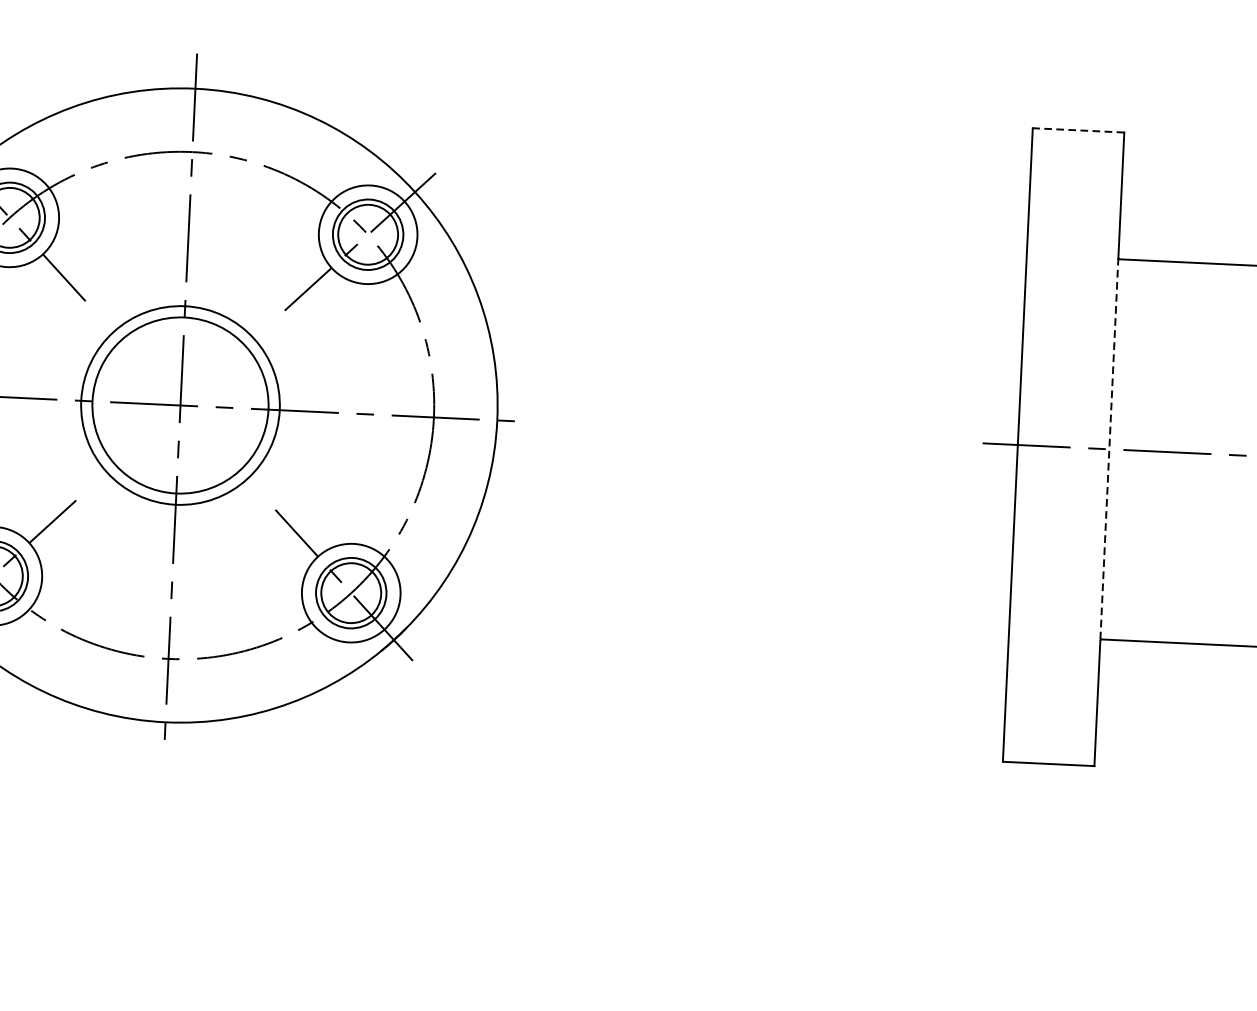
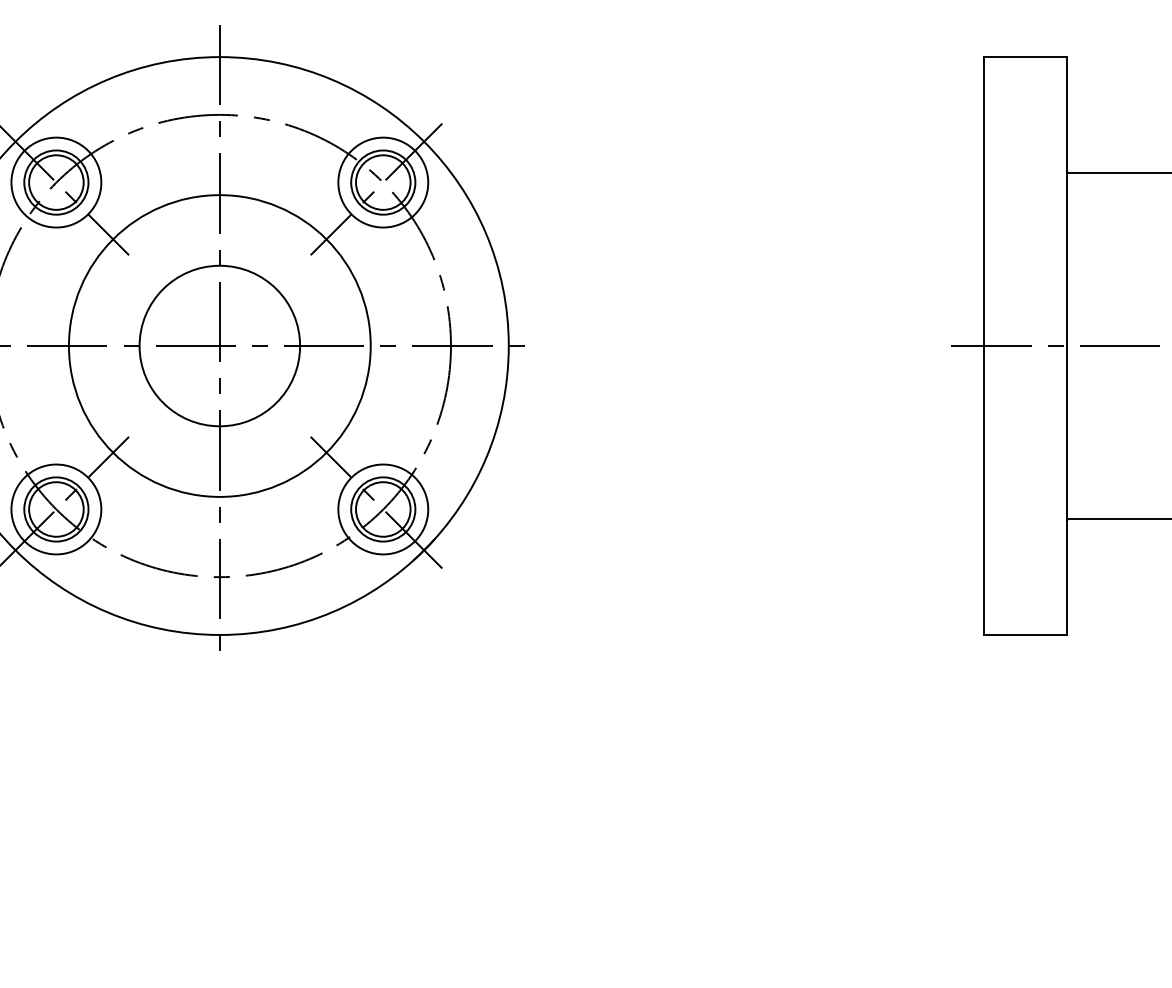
line: (1078, 130) -> (1025, 57), dashed -> solid
circle: (180, 404) -> (219, 345), size x1.67
line: (1109, 449) -> (1067, 346), dashed -> solid

